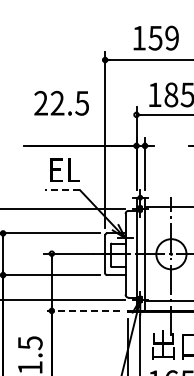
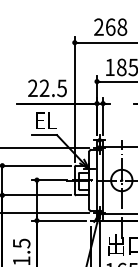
text: (155, 37) -> (110, 26), 159 -> 268
text: (61, 102) -> (47, 87), moved
line: (62, 190) -> (44, 135), dashed -> solid
line: (81, 310) -> (58, 220), dashed -> solid

